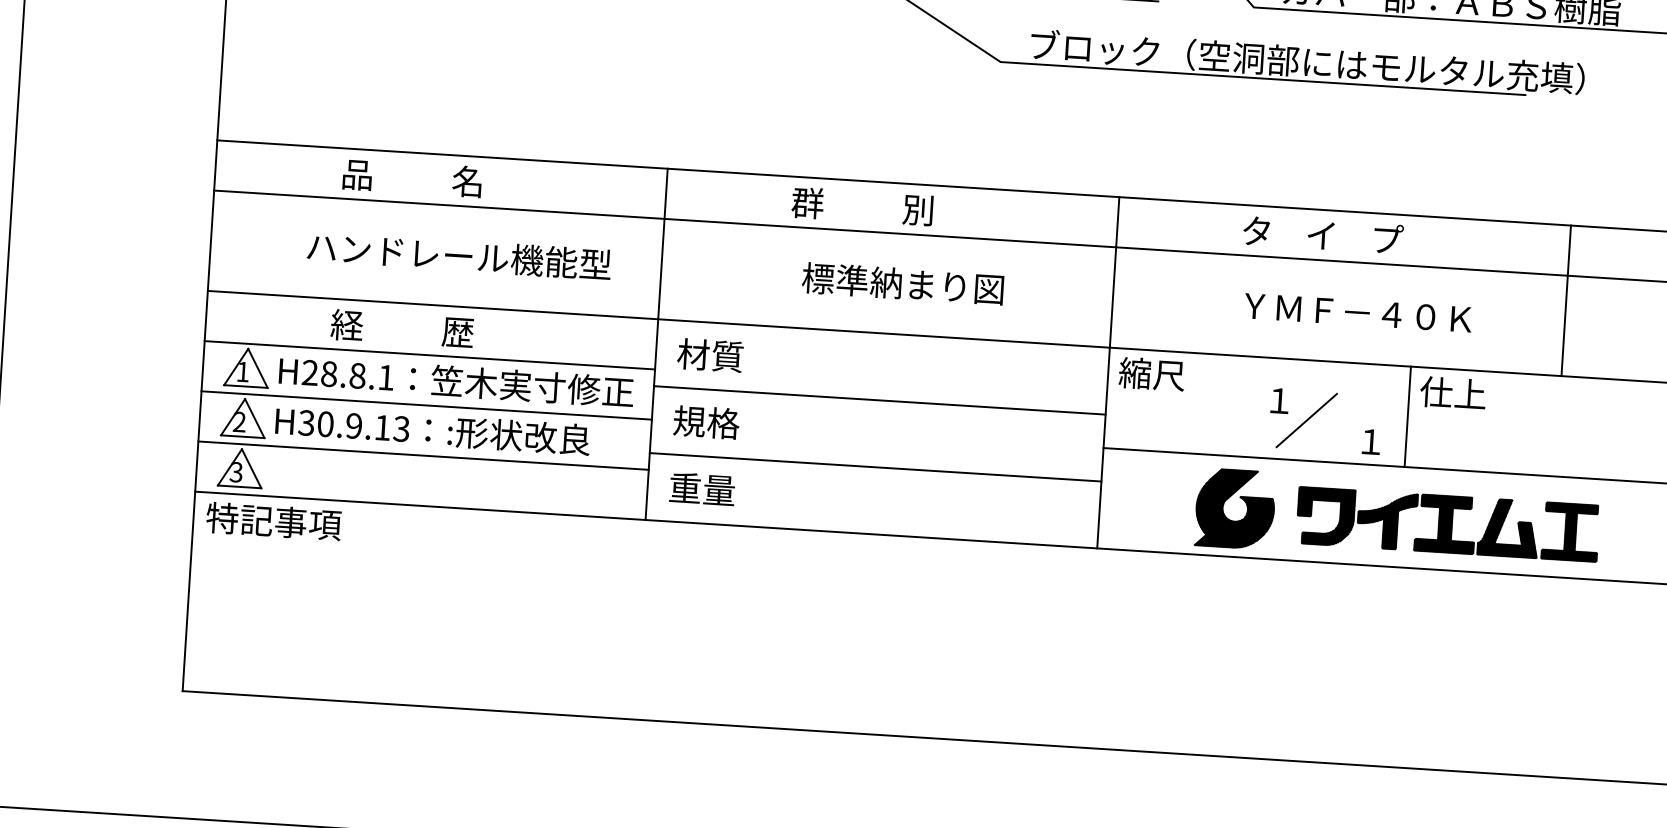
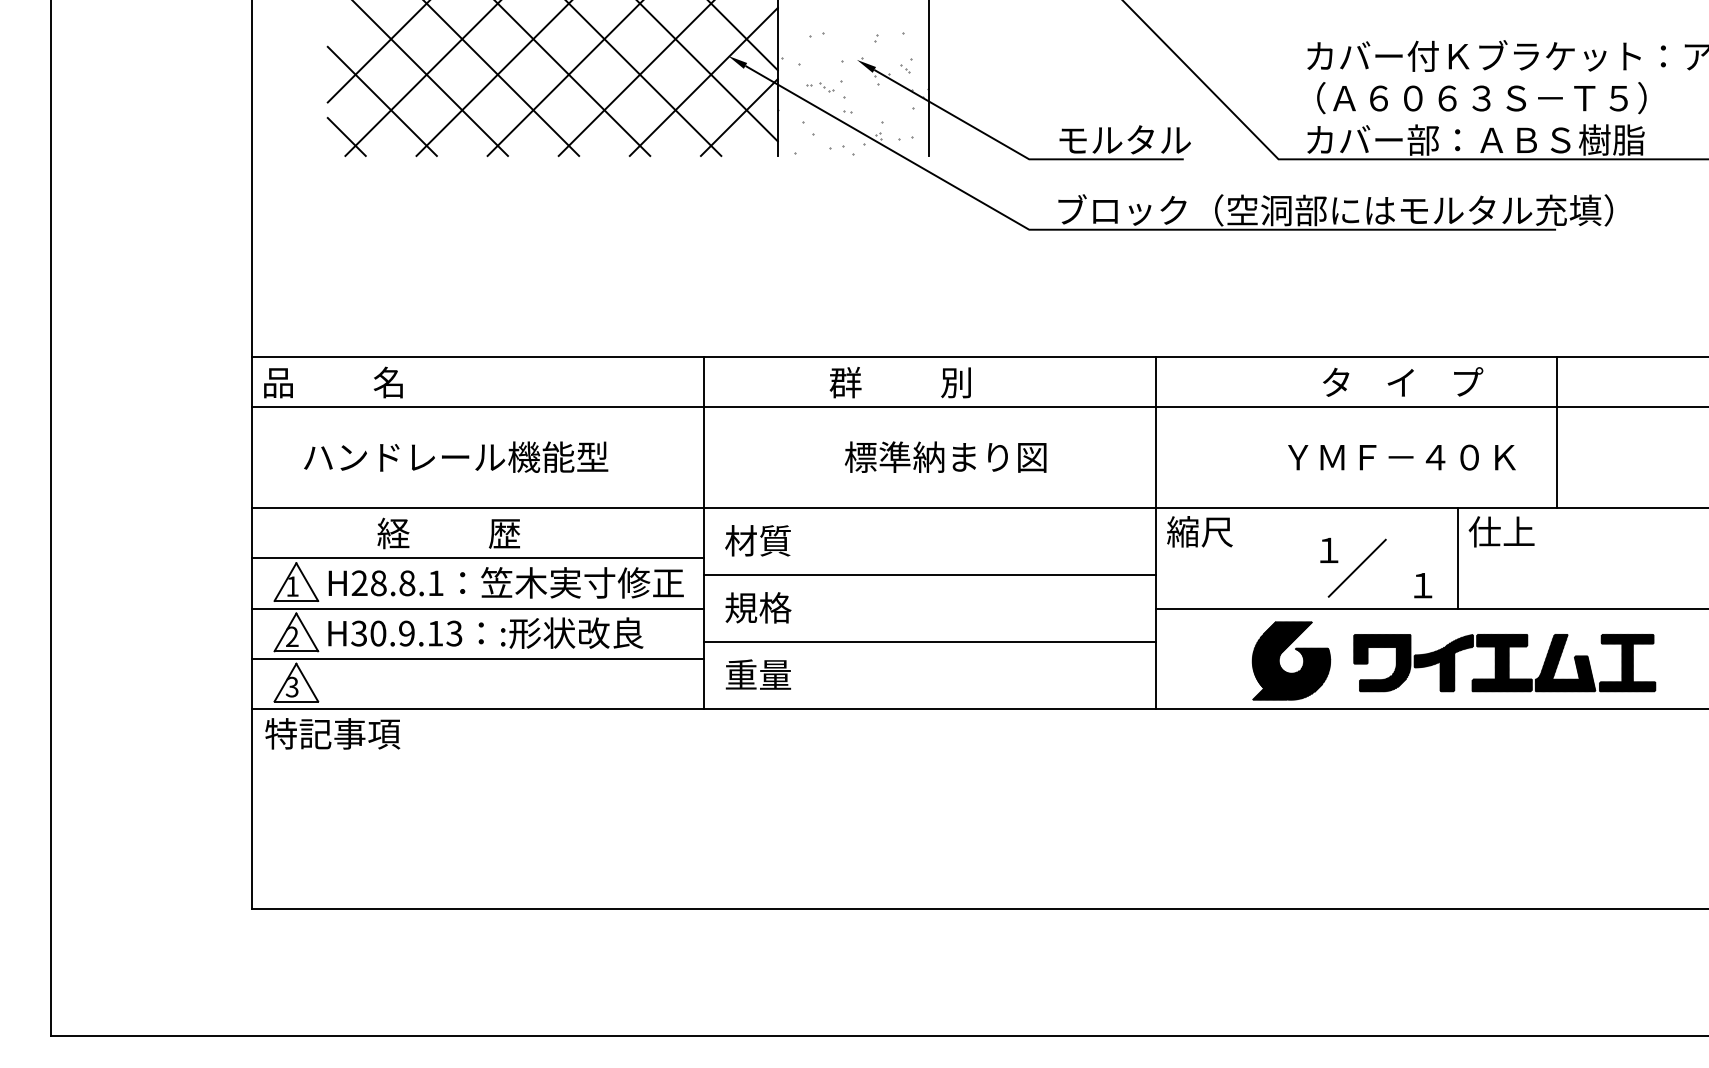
text: (412, 178) -> (333, 382), moved
text: (1323, 234) -> (1403, 381), moved
text: (459, 255) -> (456, 456), moved
line: (1566, 300) -> (1556, 432), moved

